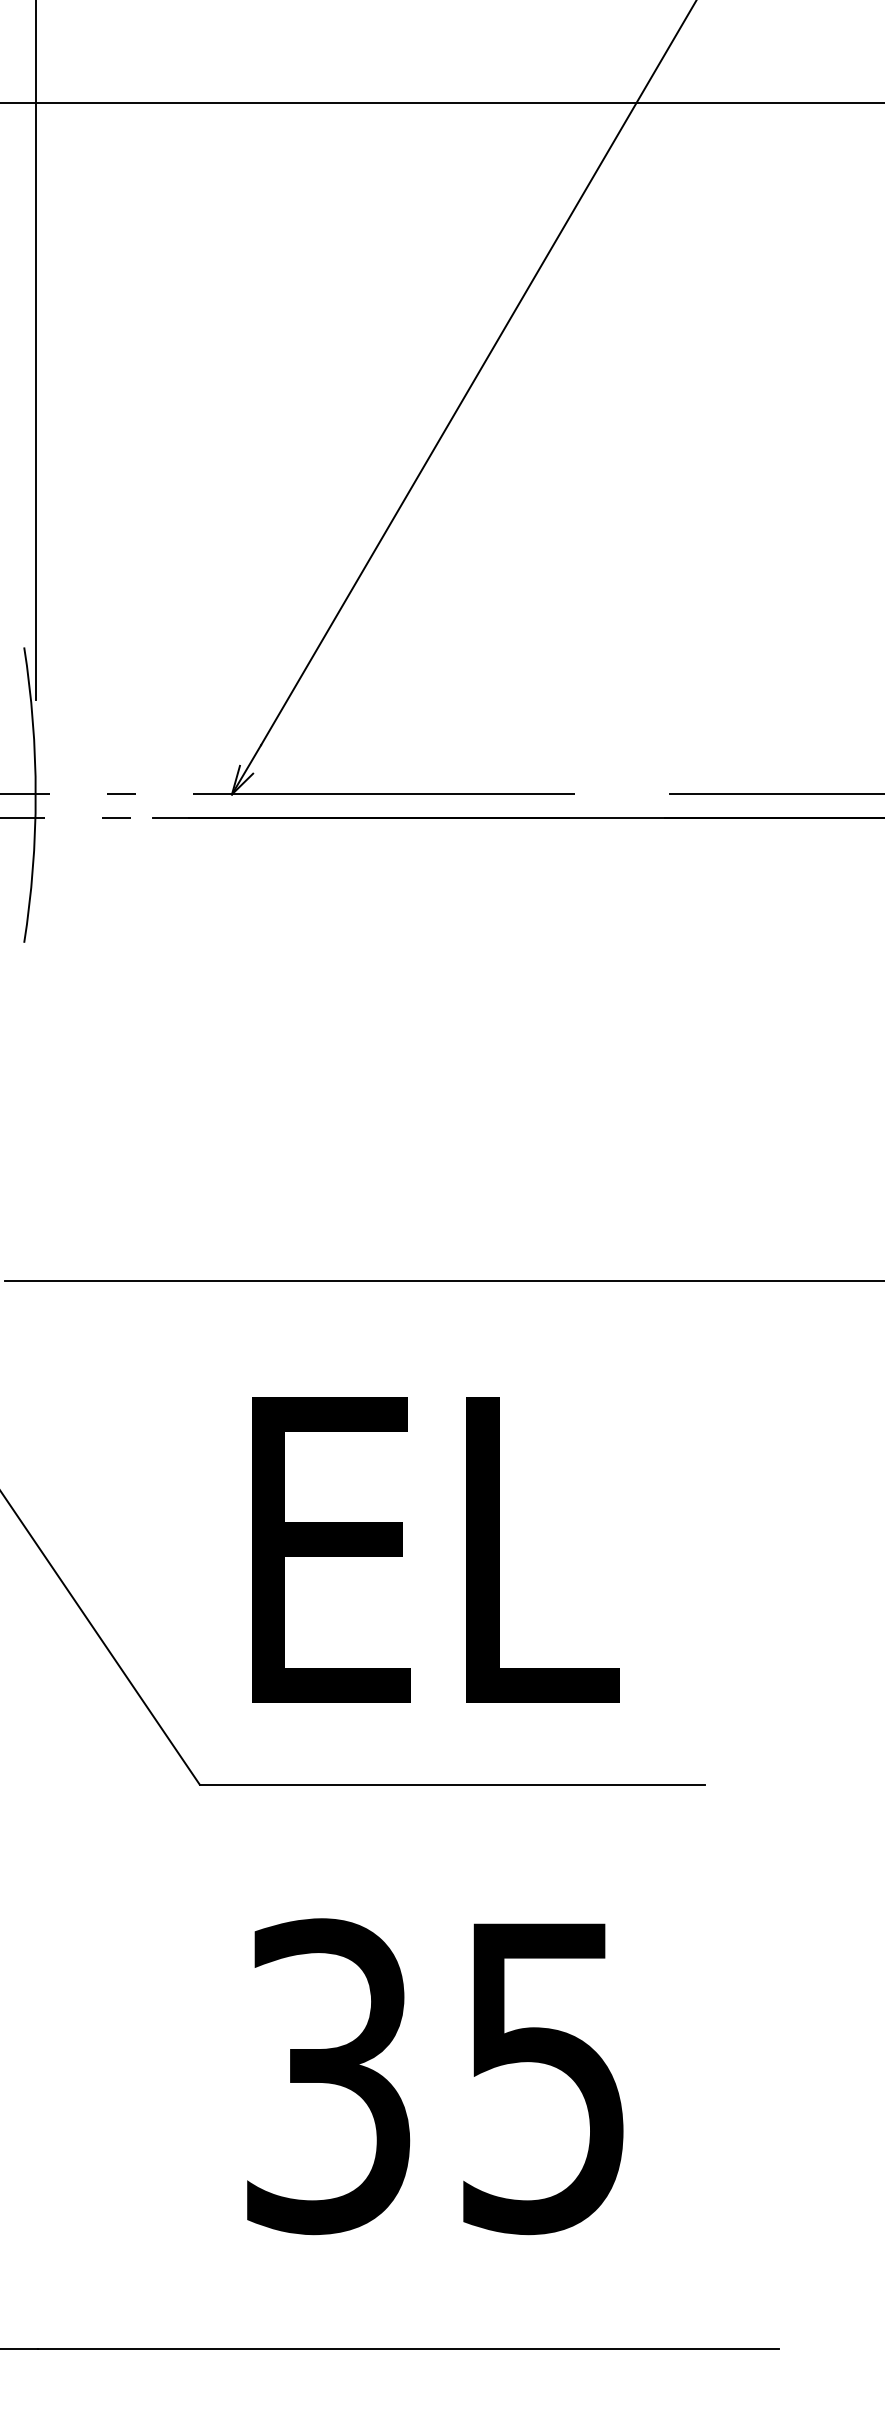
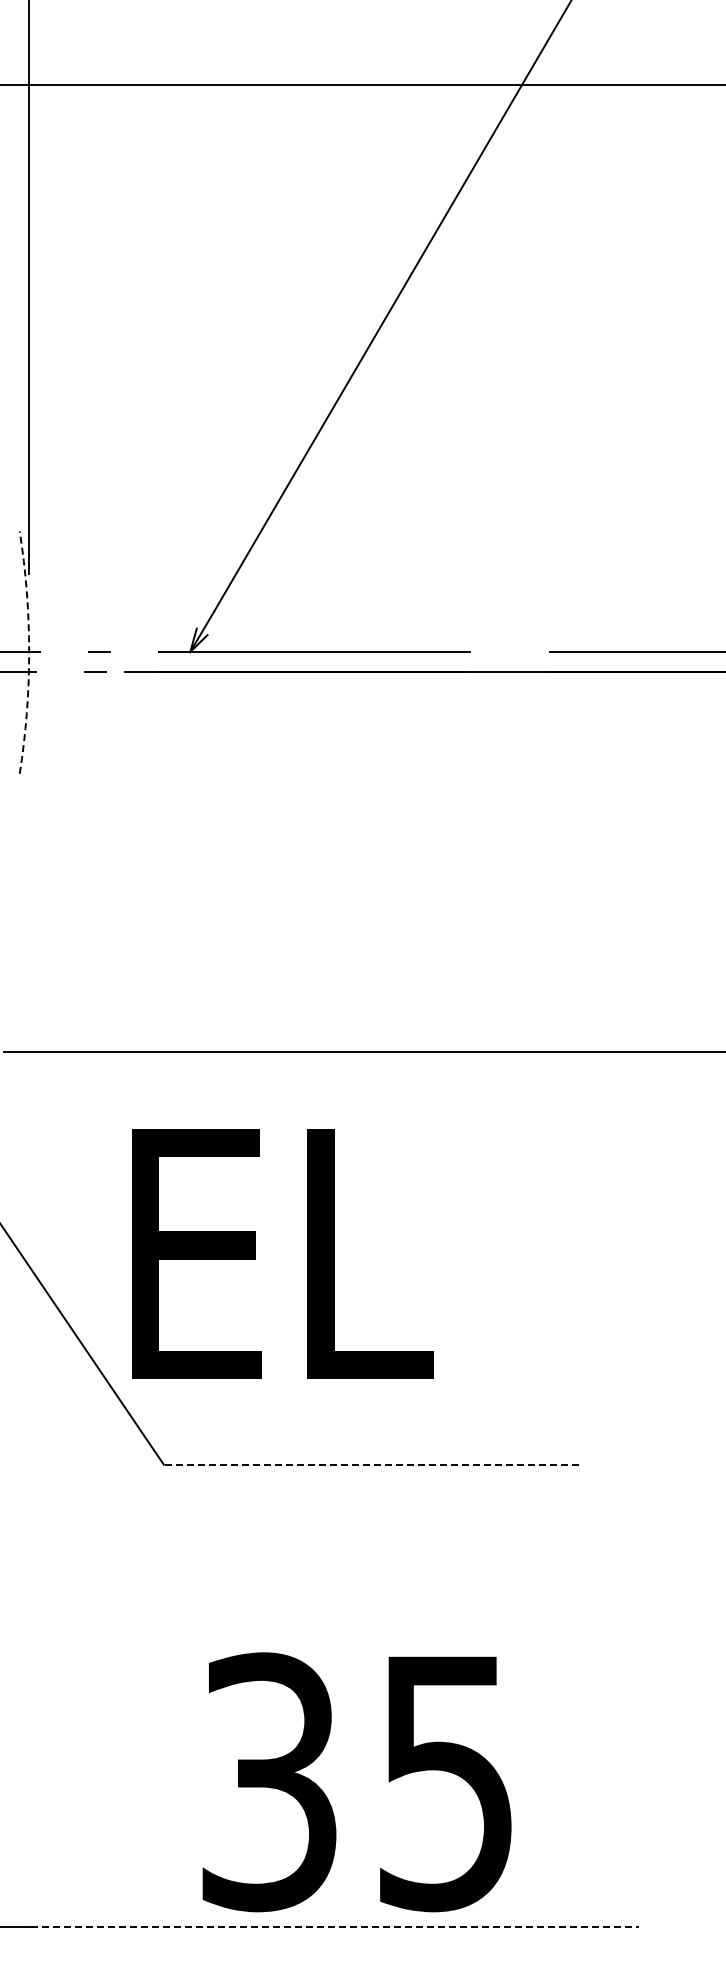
arc: (36, 794) -> (29, 652), solid -> dashed
text: (435, 1549) -> (282, 1253), moved
line: (451, 1784) -> (370, 1464), solid -> dashed
text: (434, 2076) -> (356, 1782), moved
line: (408, 2348) -> (335, 1927), solid -> dashed

